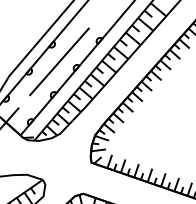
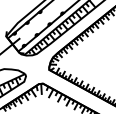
line: (59, 61) -> (42, 20), removed

